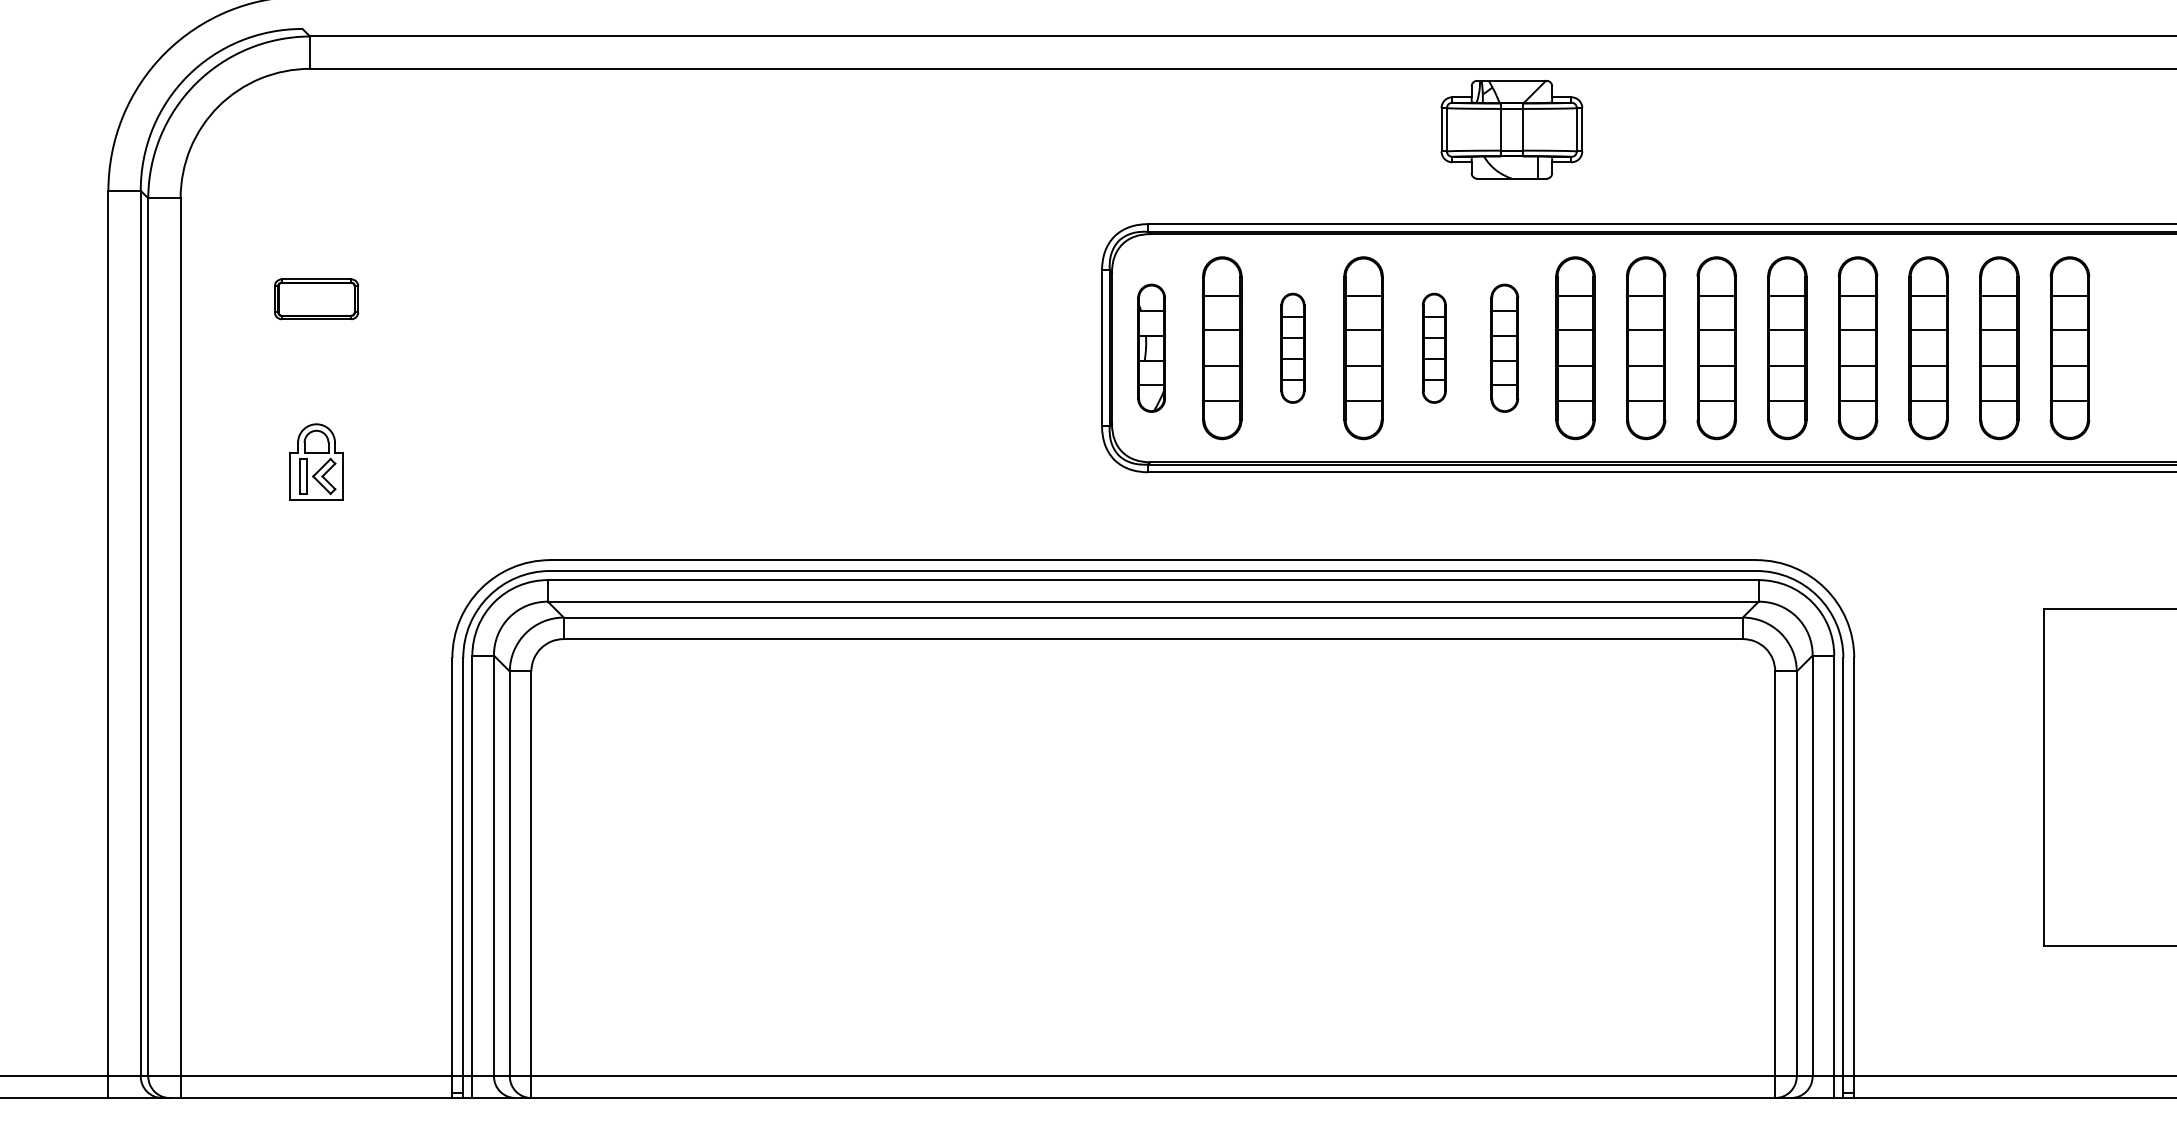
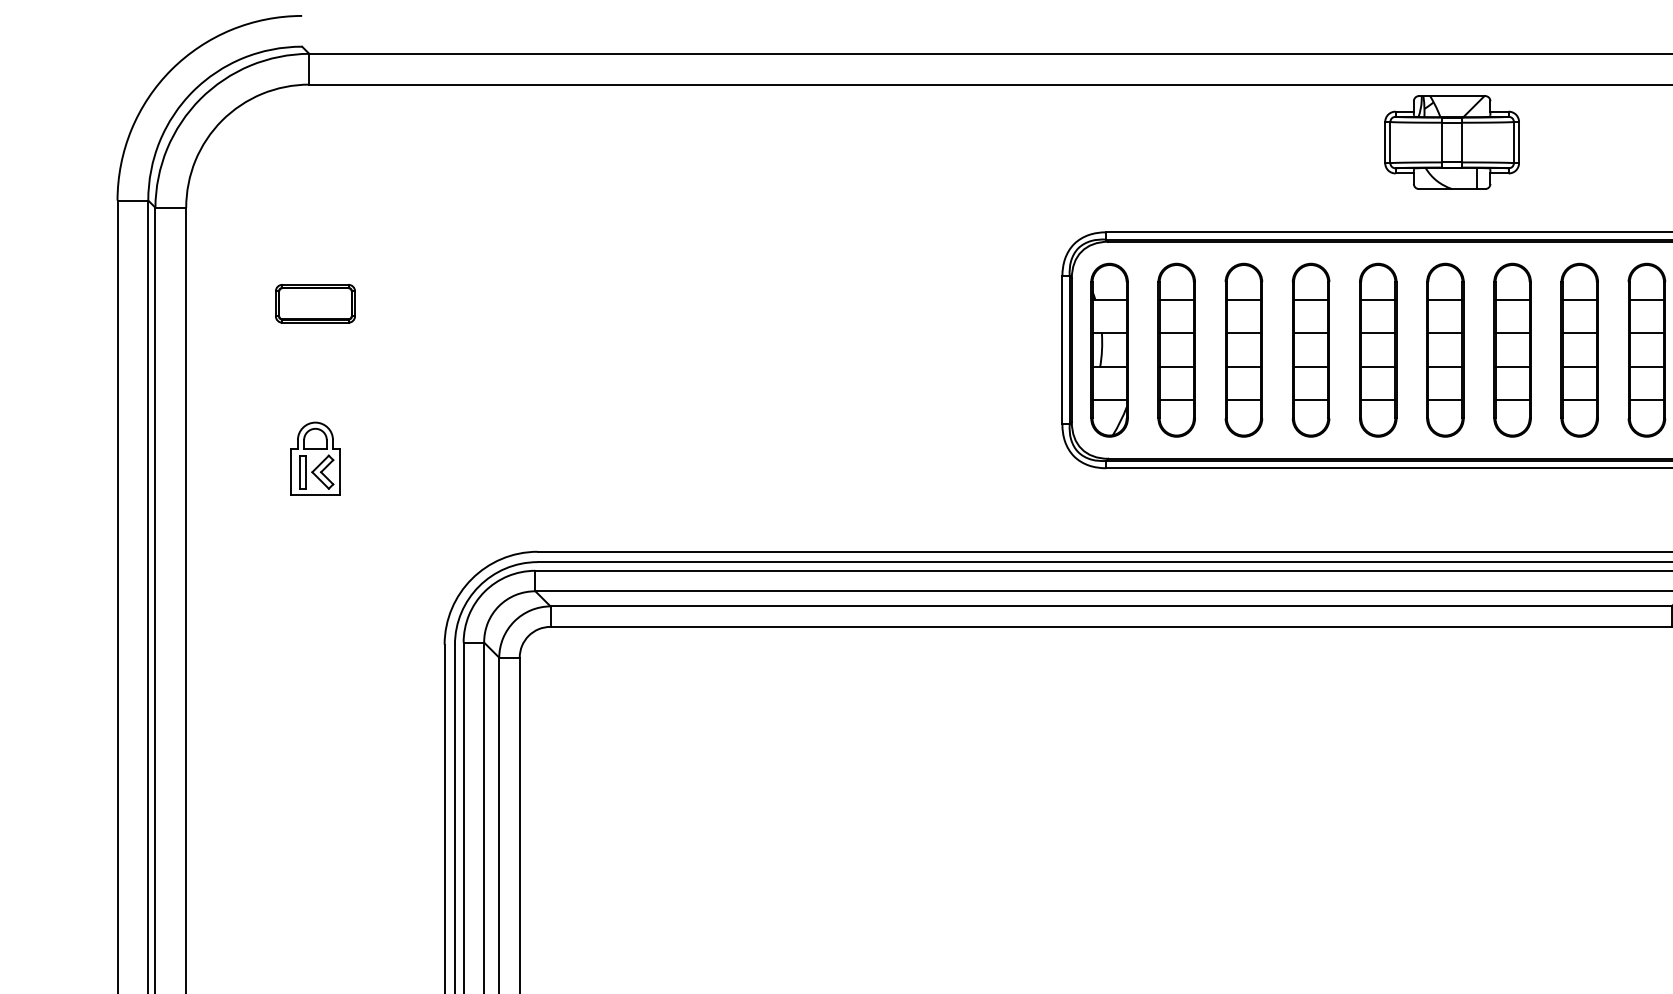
part: (1151, 348) -> (1109, 350), size x1.43
part: (1292, 348) -> (1243, 350), size x1.67
part: (1434, 348) -> (1378, 350), size x1.67
part: (1504, 348) -> (1445, 350), size x1.43

